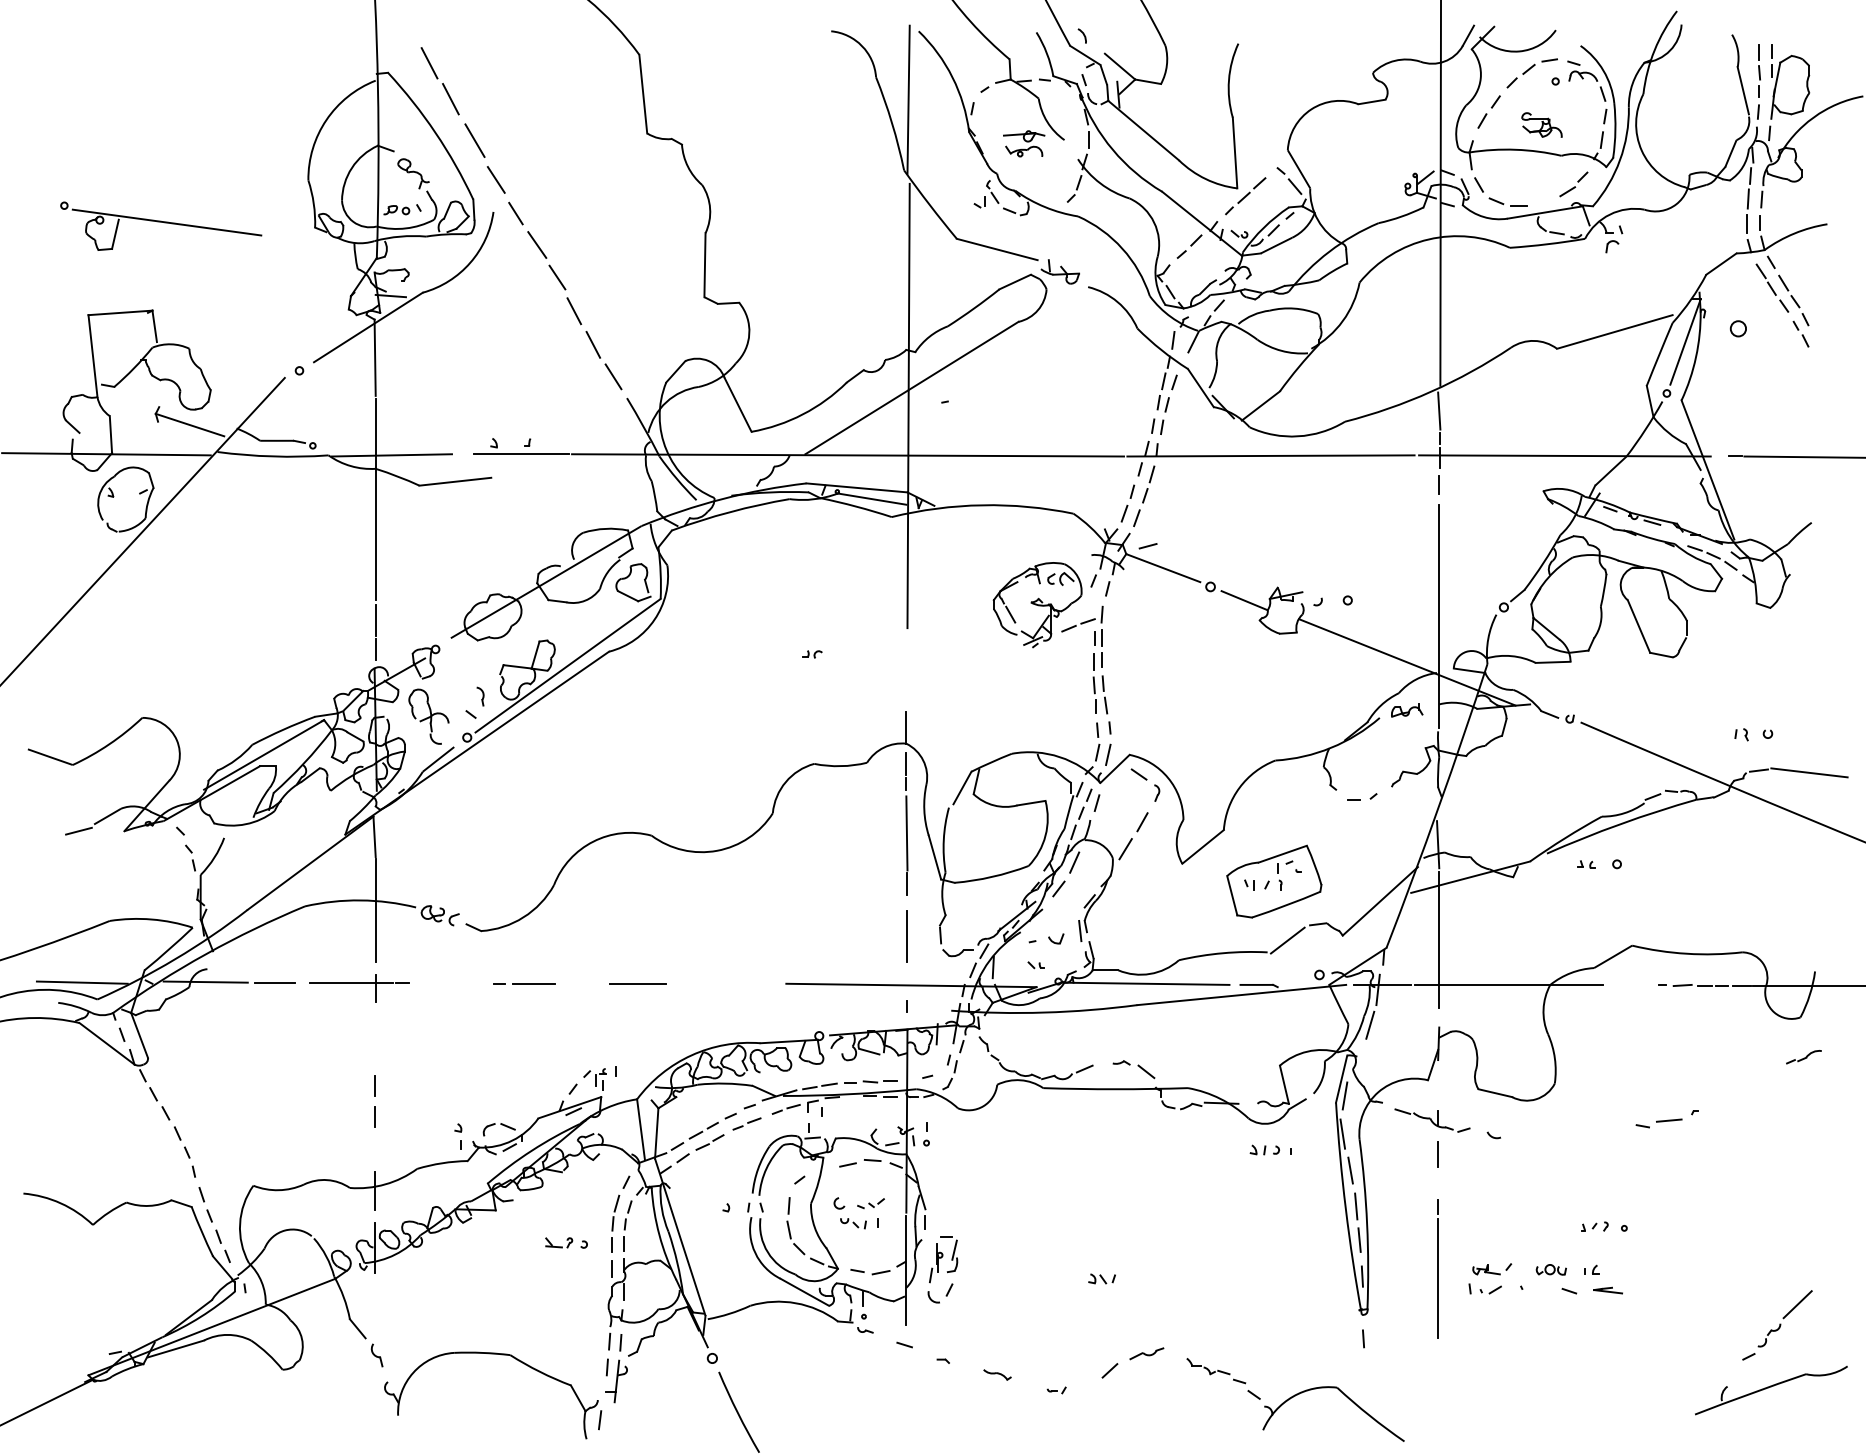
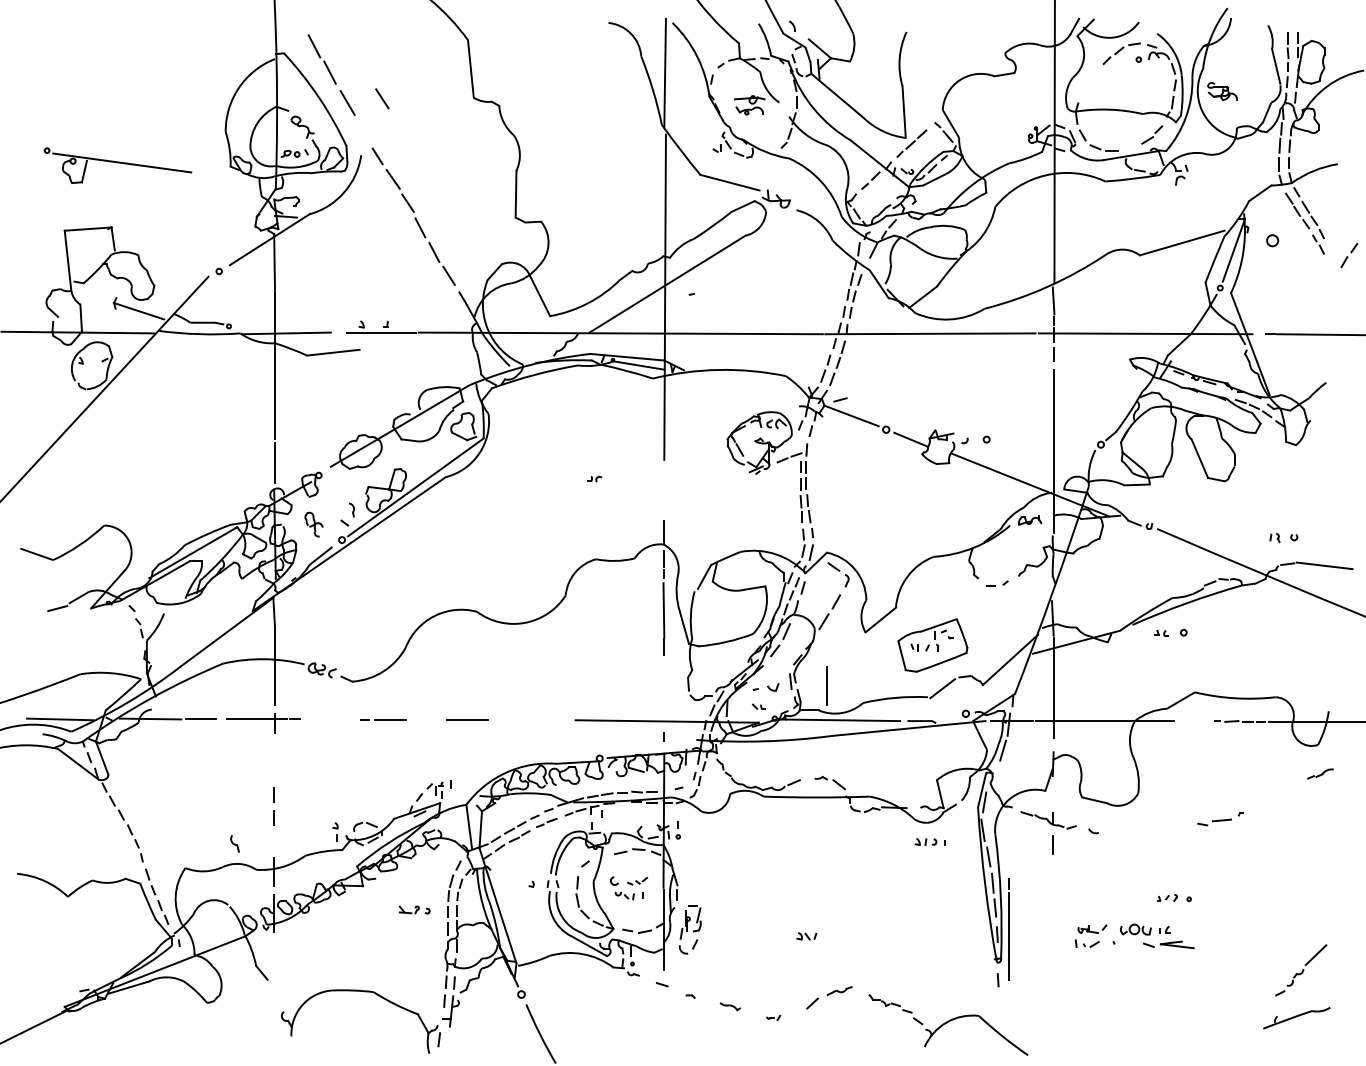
part: (1488, 111) -> (1348, 255), moved
part: (1541, 124) -> (1222, 91), moved
line: (495, 179) -> (381, 98), moved
part: (428, 716) -> (313, 524), size x0.6
line: (906, 936) -> (826, 685), moved
line: (1437, 1268) -> (1008, 928), moved
part: (1550, 1269) -> (1135, 929), size x1.4
part: (1607, 1290) -> (1176, 944), size x1.6
part: (376, 1355) -> (234, 843), moved
part: (1771, 1390) -> (1296, 1018), size x0.6

